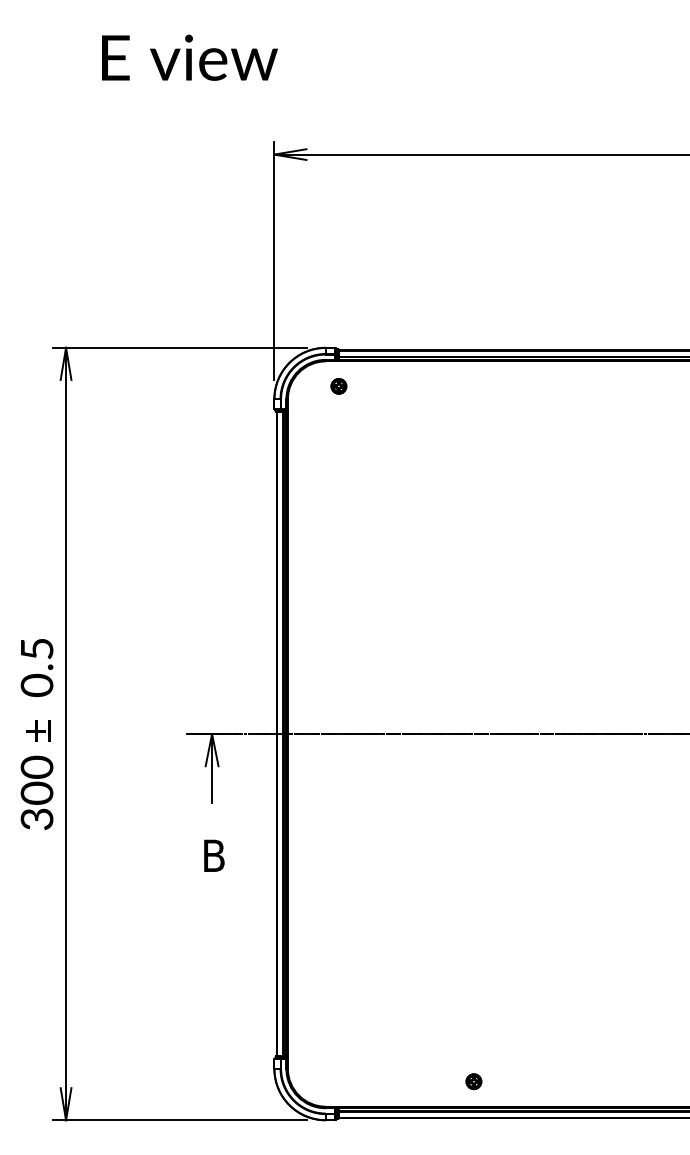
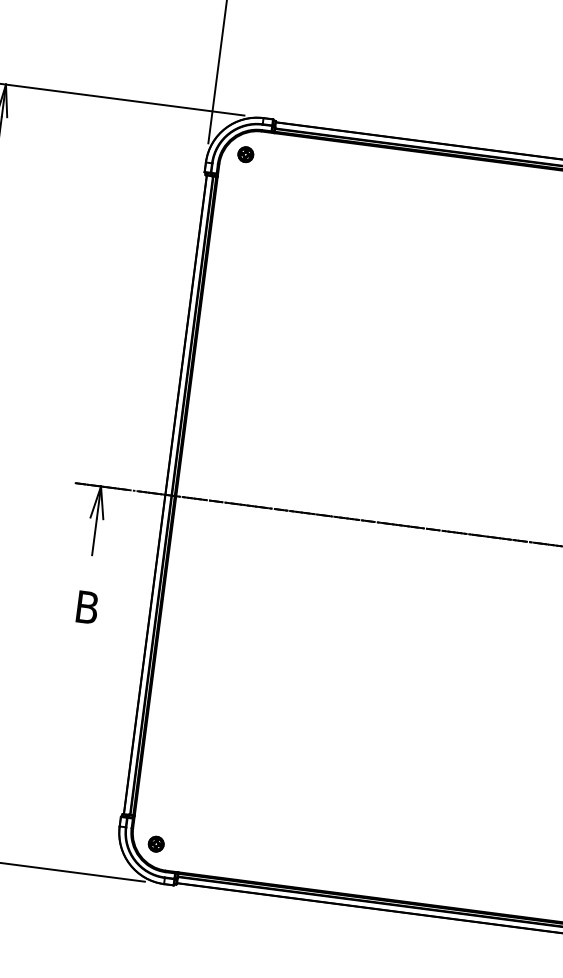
part: (338, 386) -> (245, 154), moved
part: (473, 1081) -> (155, 843), moved

